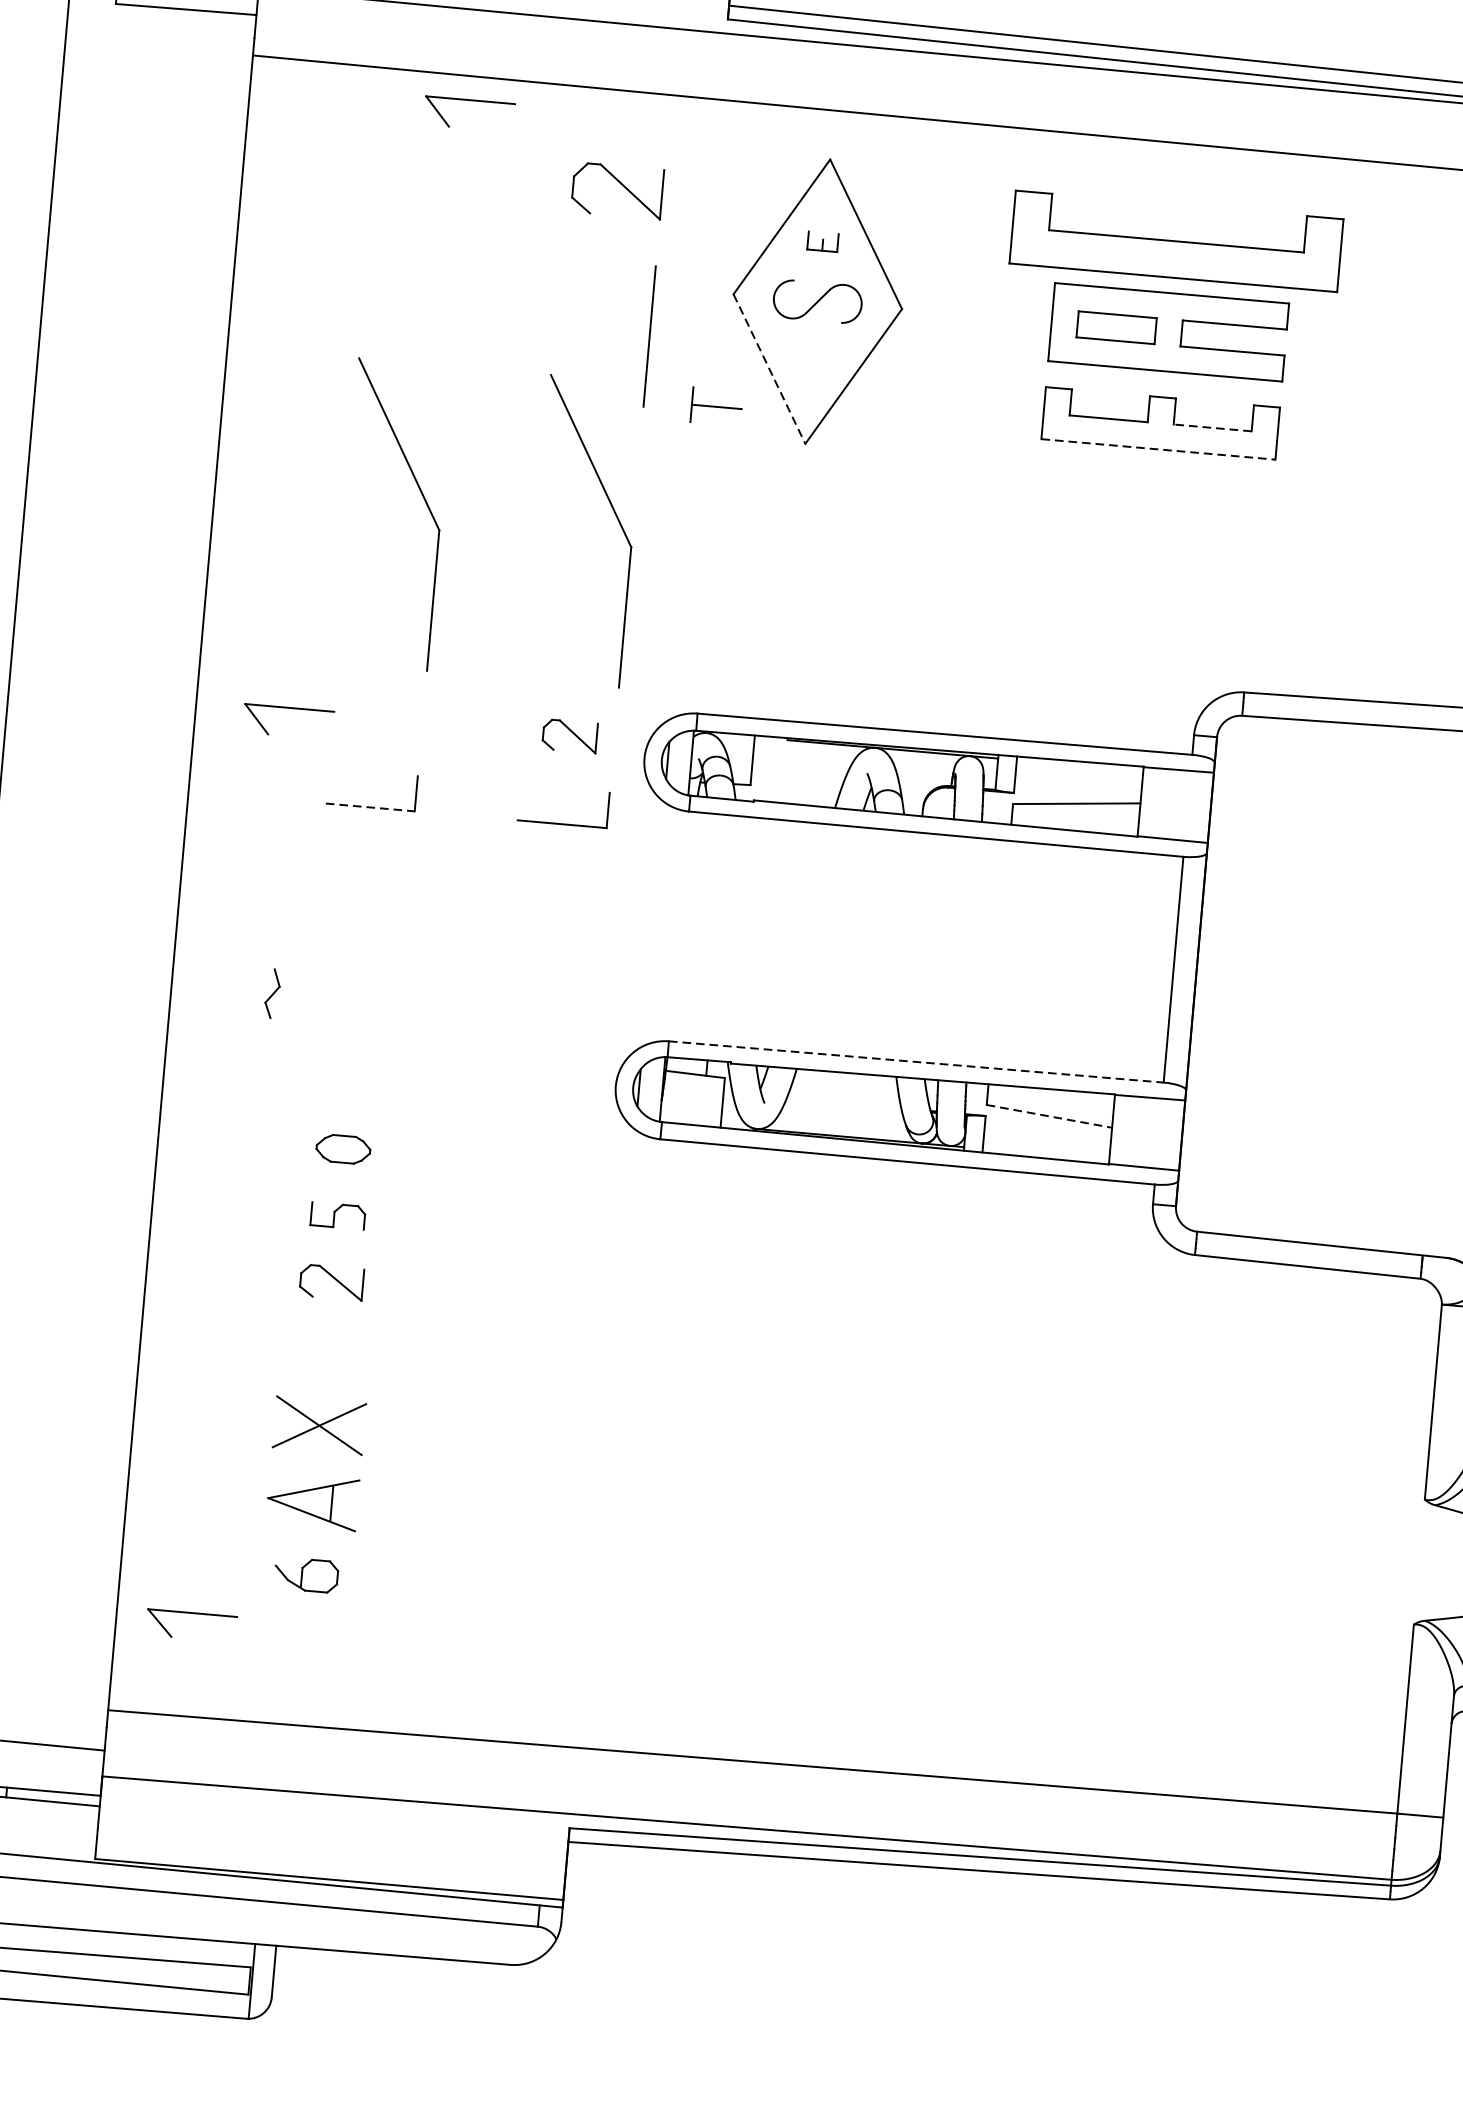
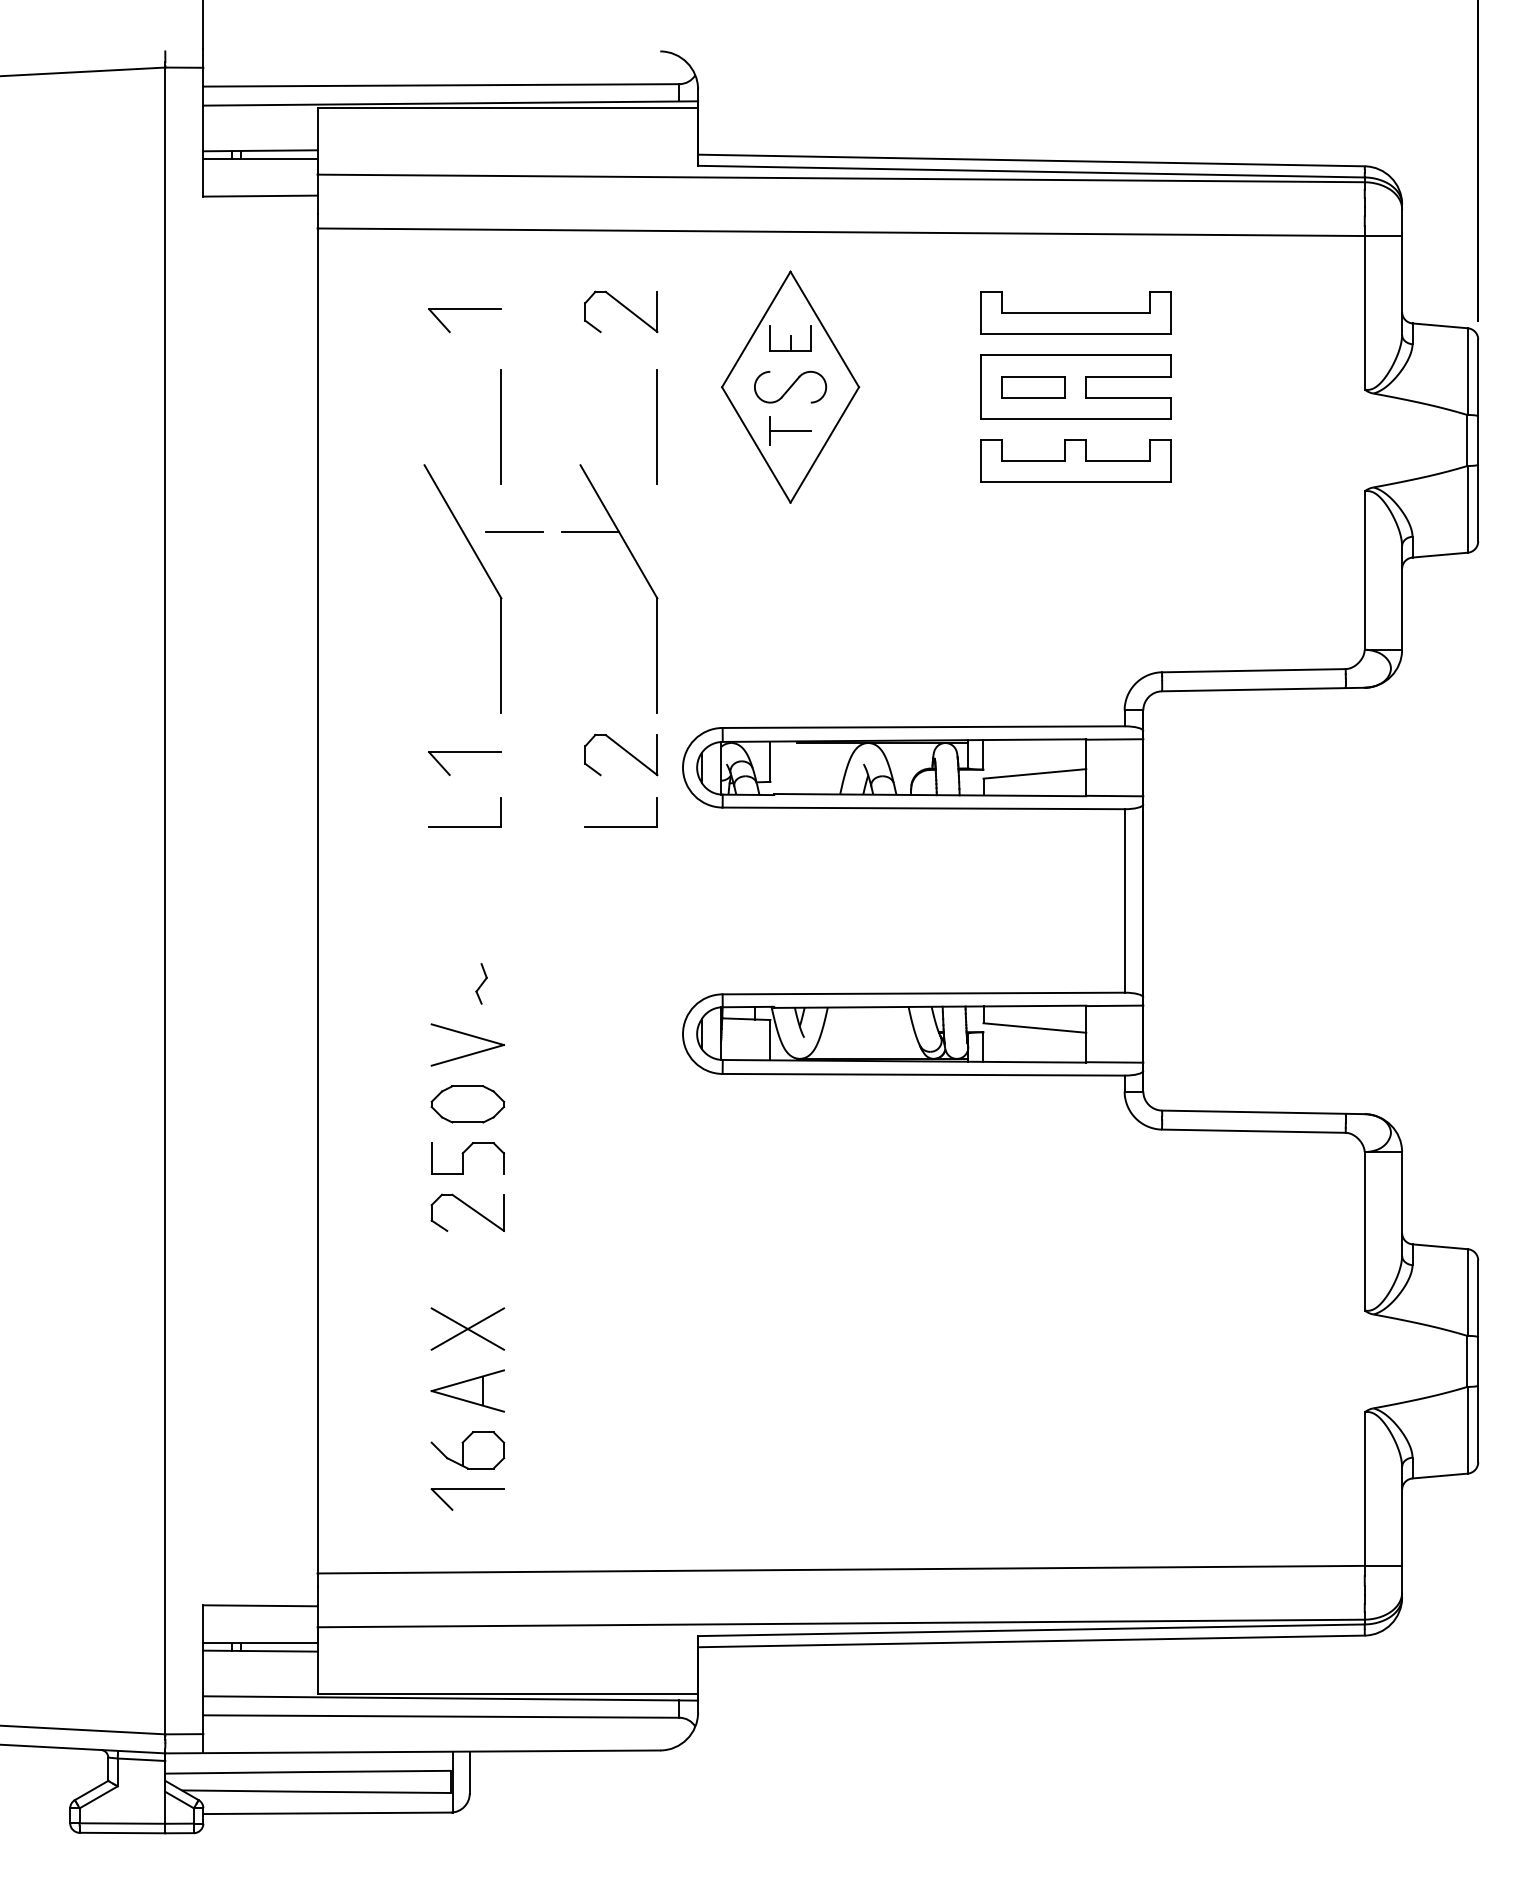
part: (469, 100) -> (464, 309), moved
part: (1176, 240) -> (1075, 312), size x0.71
part: (822, 241) -> (790, 338), size x1.67
line: (457, 320) -> (501, 427), added
line: (769, 369) -> (756, 445), dashed -> solid
part: (716, 406) -> (790, 430), moved
line: (1213, 428) -> (1118, 461), dashed -> solid
line: (462, 449) -> (514, 531), added
line: (1159, 449) -> (1076, 482), dashed -> solid
line: (554, 457) -> (589, 531), added
part: (288, 708) -> (464, 752), moved
part: (570, 736) -> (621, 755), size x1.67
line: (370, 807) -> (465, 826), dashed -> solid
part: (272, 993) -> (481, 983), moved
line: (917, 1062) -> (924, 993), dashed -> solid
part: (352, 1065) -> (469, 1036), added
line: (1048, 1116) -> (1034, 1028), dashed -> solid
part: (343, 1149) -> (467, 1104), size x1.67
part: (338, 1215) -> (468, 1158), size x1.67
part: (331, 1282) -> (467, 1212), size x1.43
part: (305, 1575) -> (467, 1450), size x1.43
part: (192, 1613) -> (467, 1489), moved

